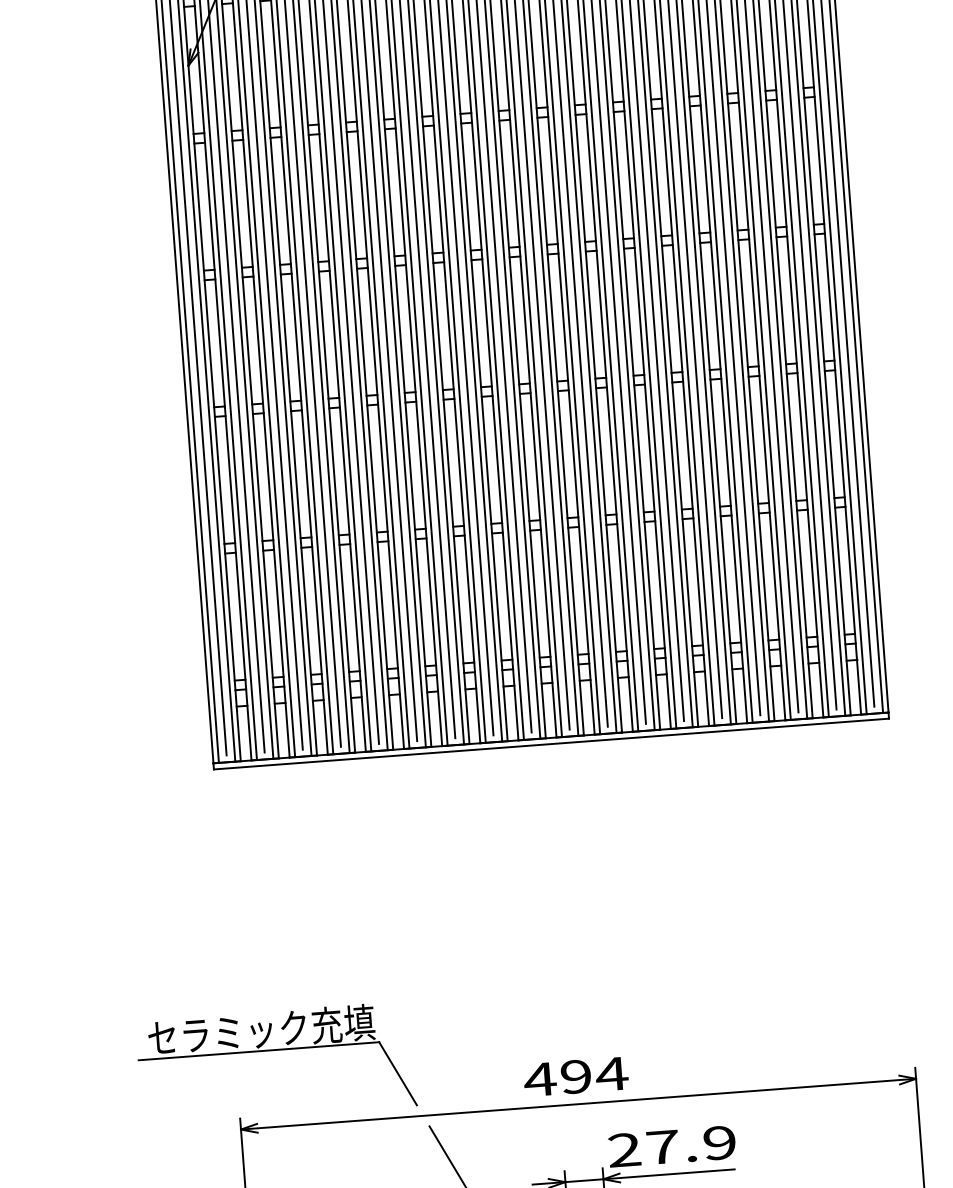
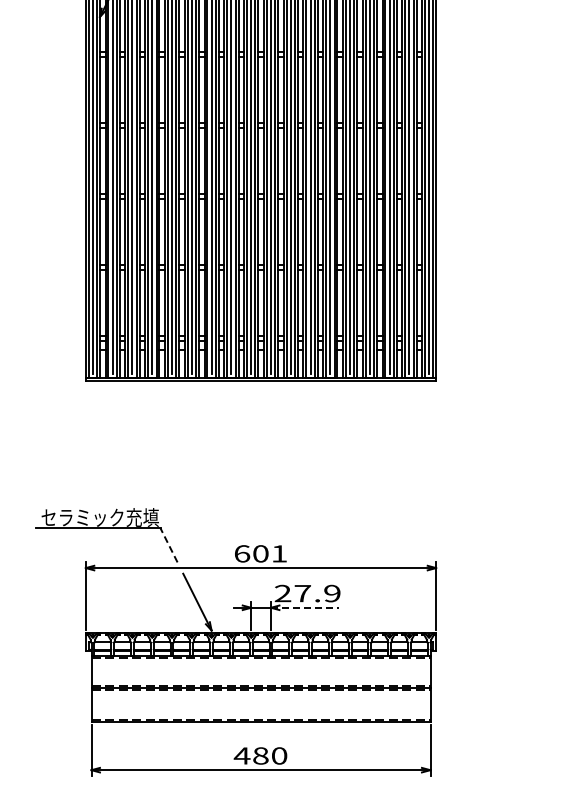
line: (396, 1072) -> (168, 544), solid -> dashed
text: (575, 1076) -> (260, 553), 494 -> 601
line: (669, 1173) -> (305, 607), solid -> dashed

